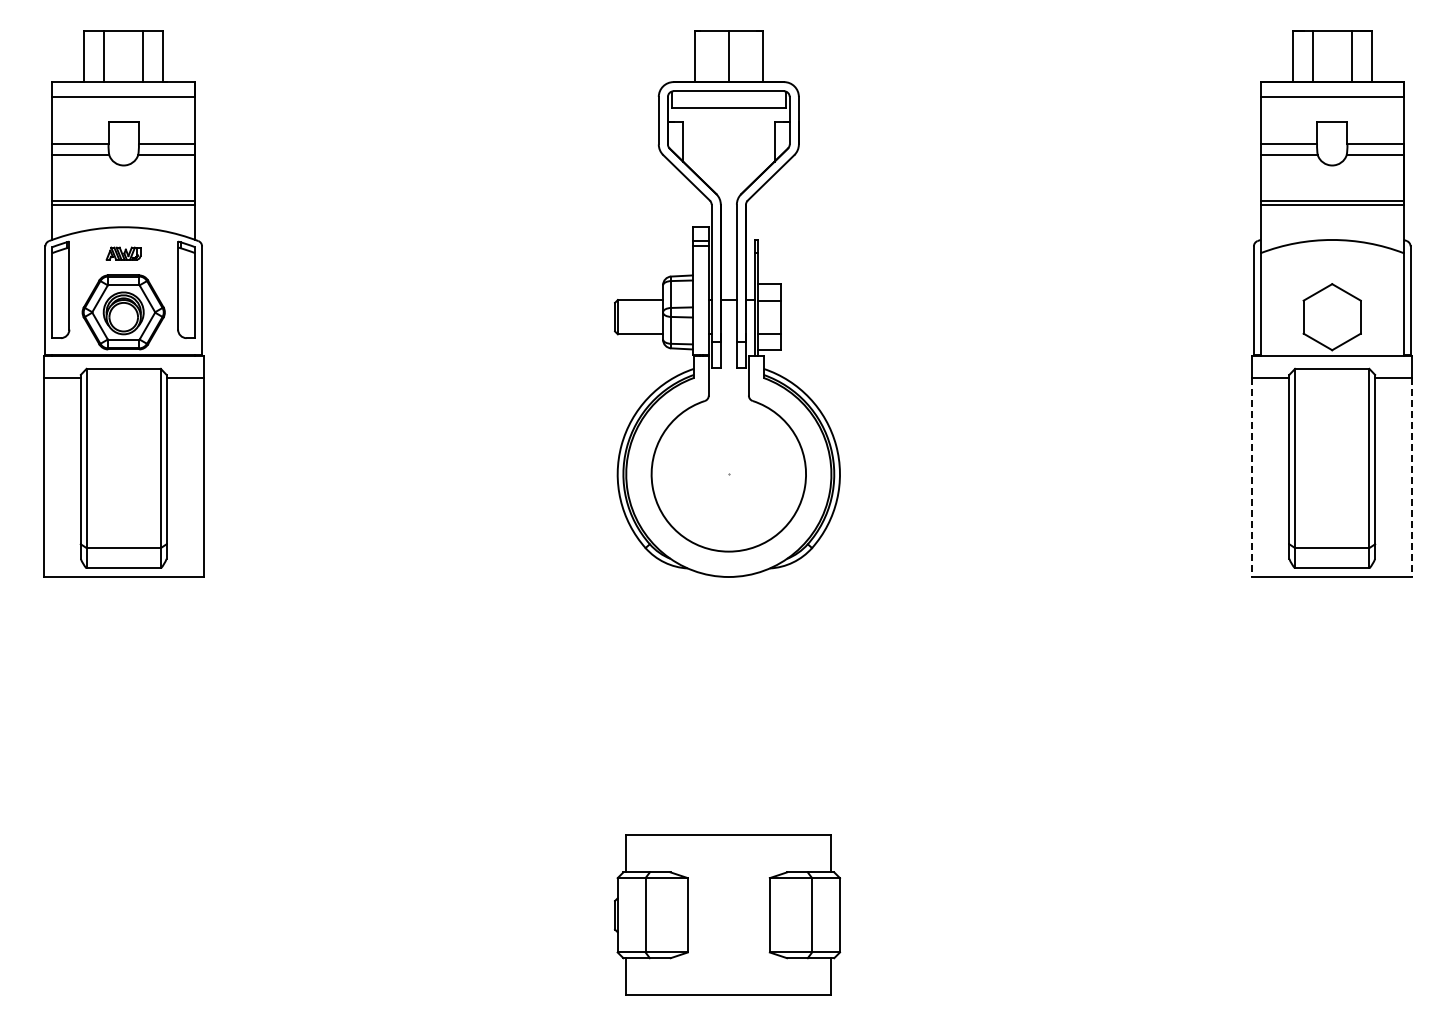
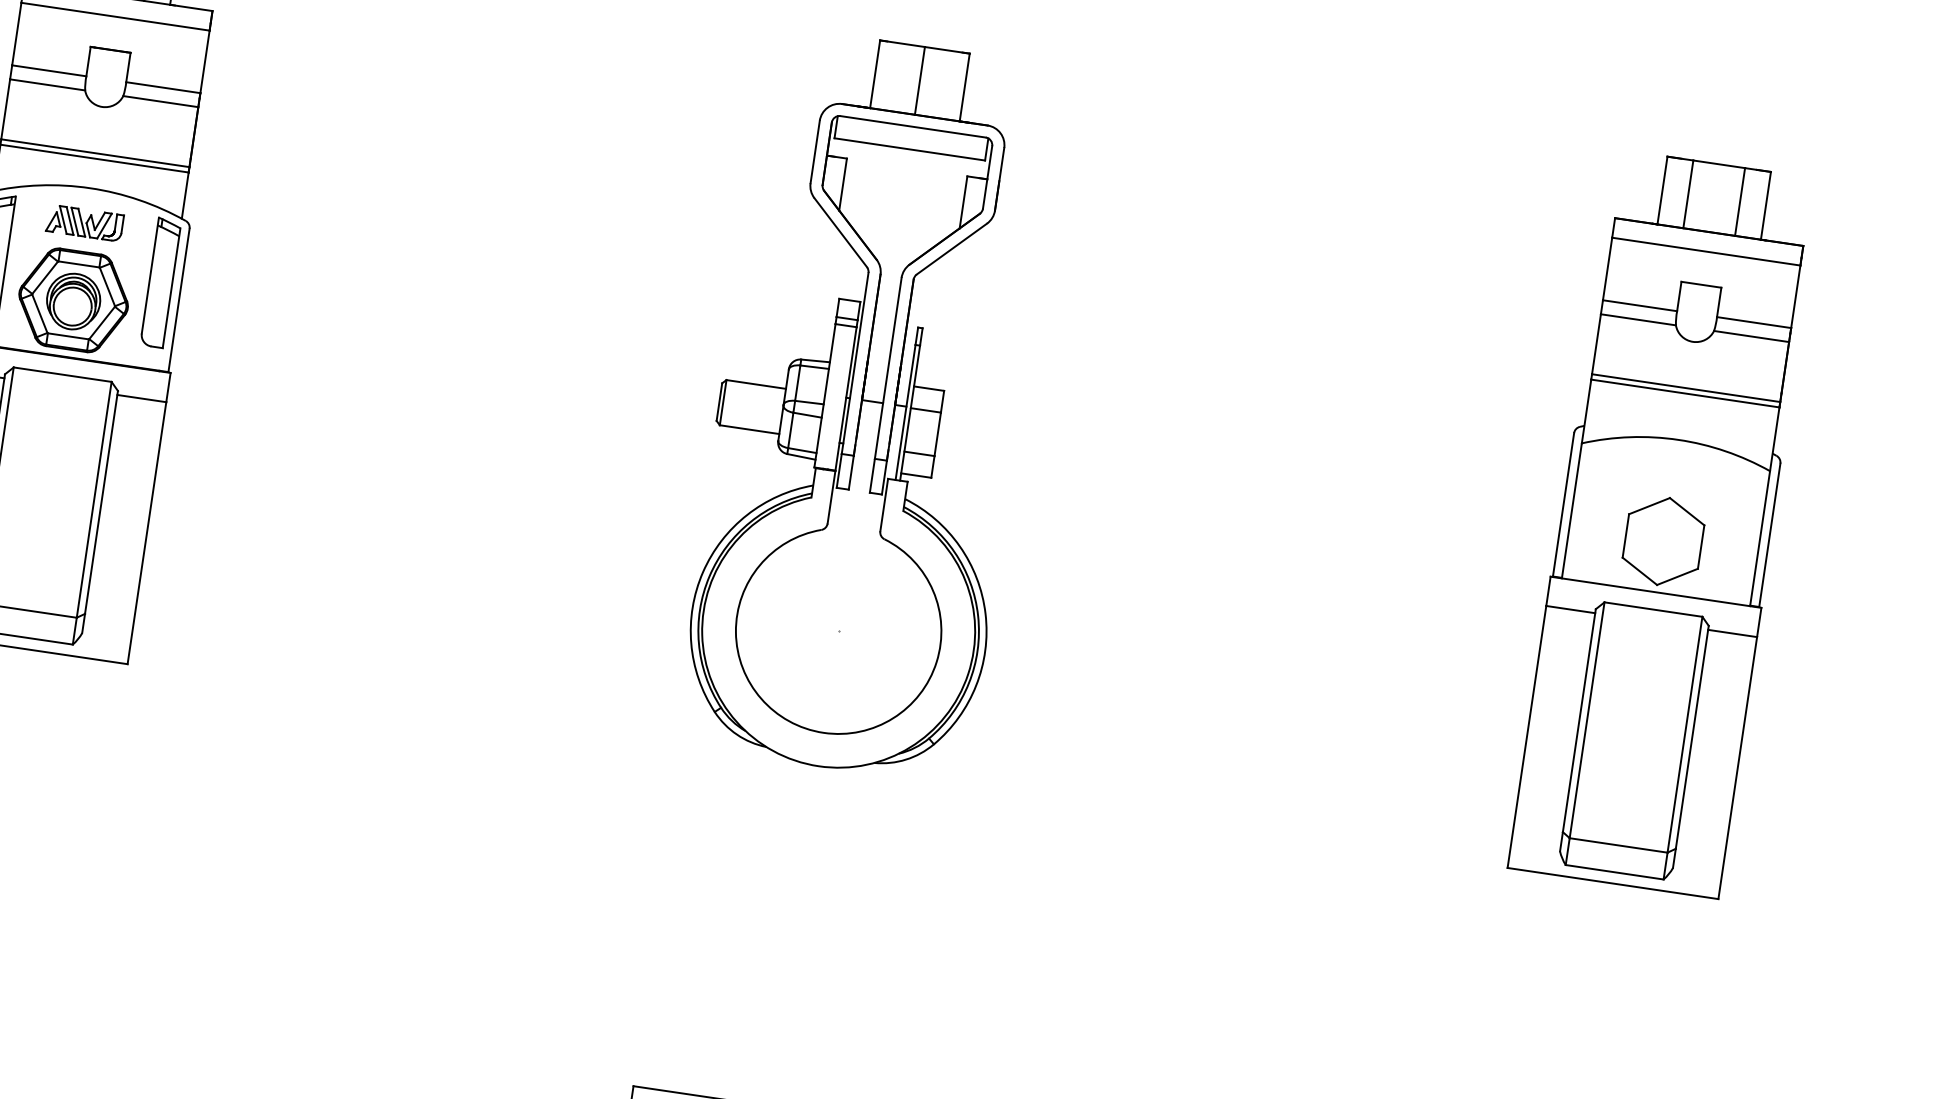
part: (123, 253) -> (84, 222), size x1.67
line: (1252, 477) -> (1527, 737), dashed -> solid
line: (1412, 477) -> (1737, 768), dashed -> solid

